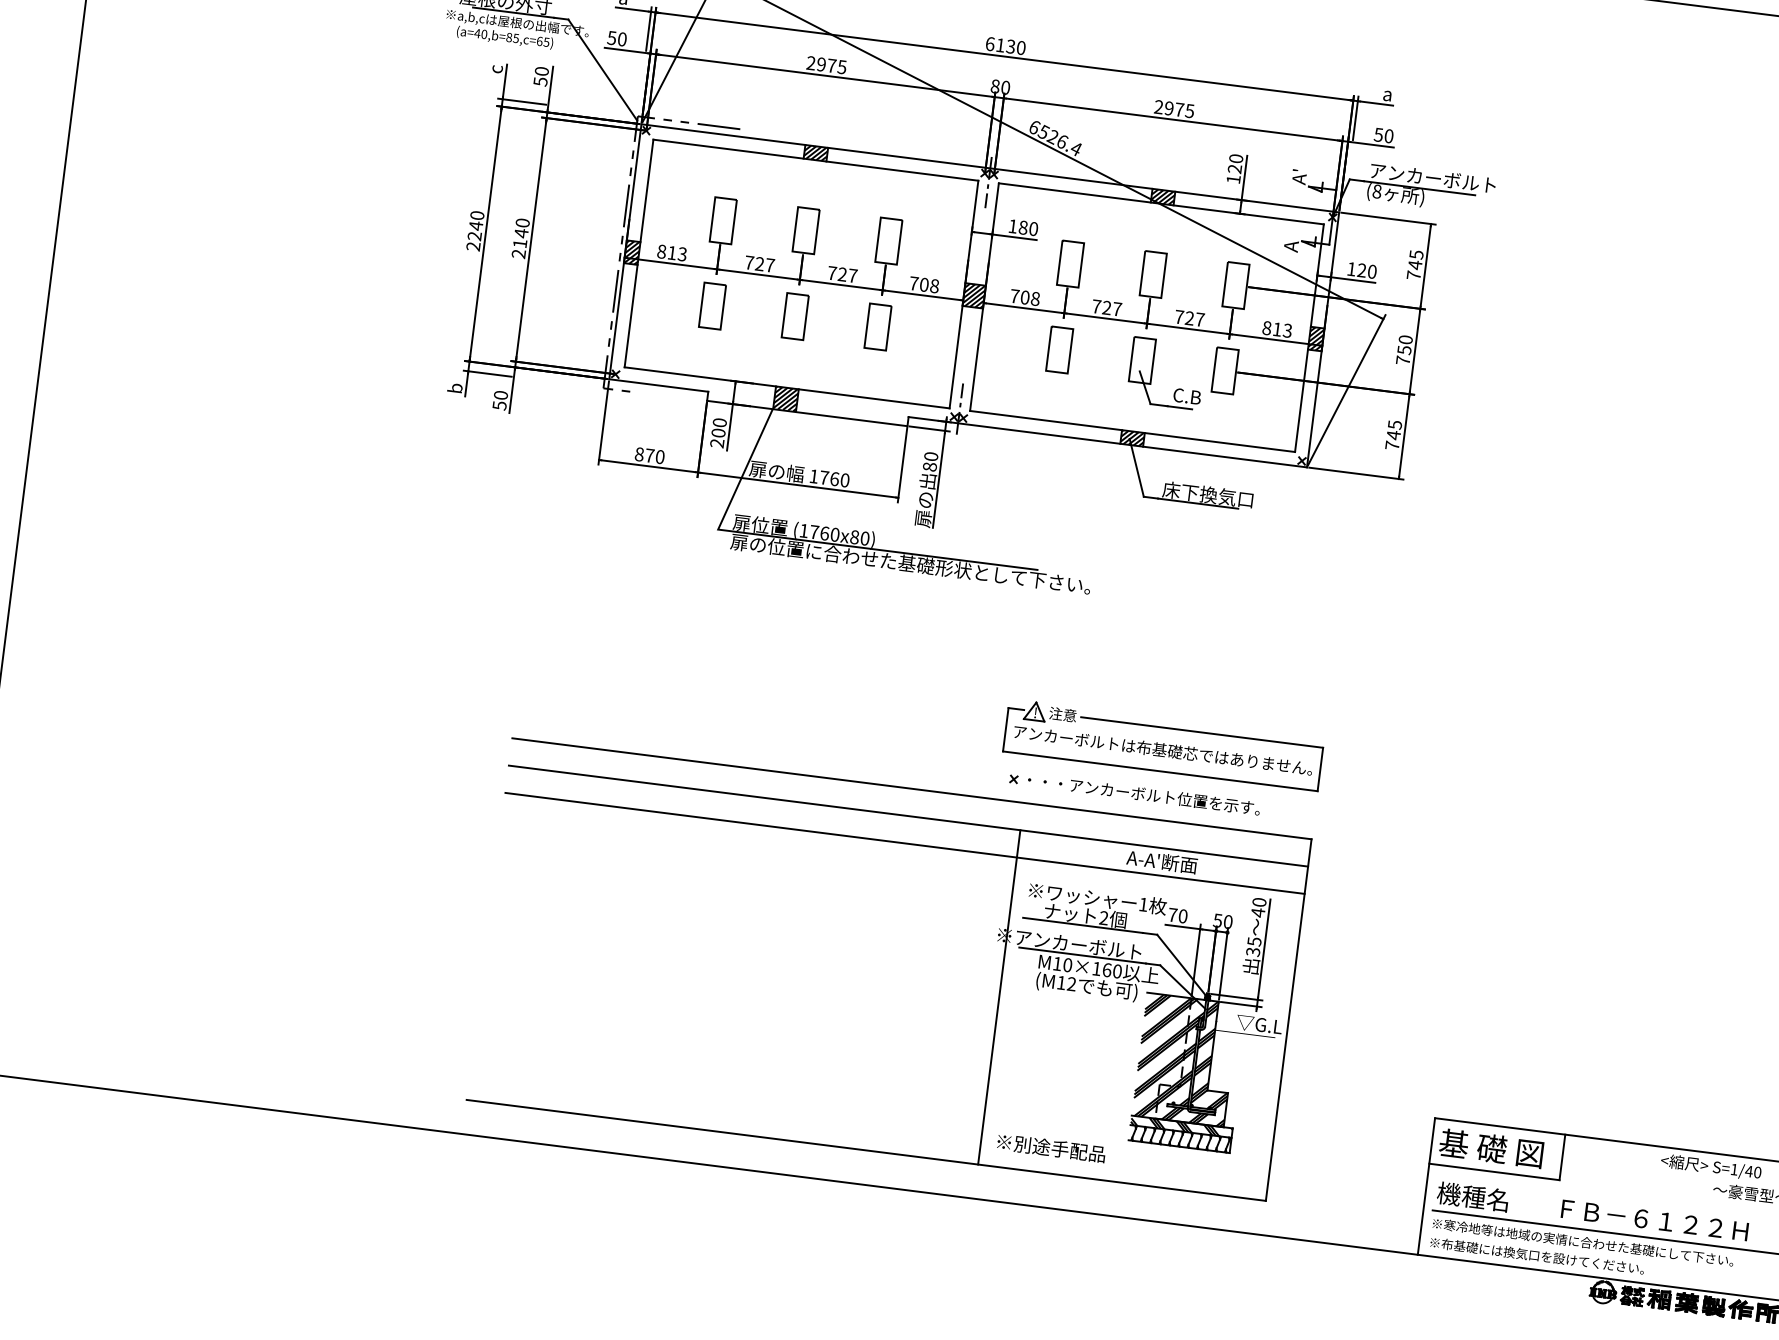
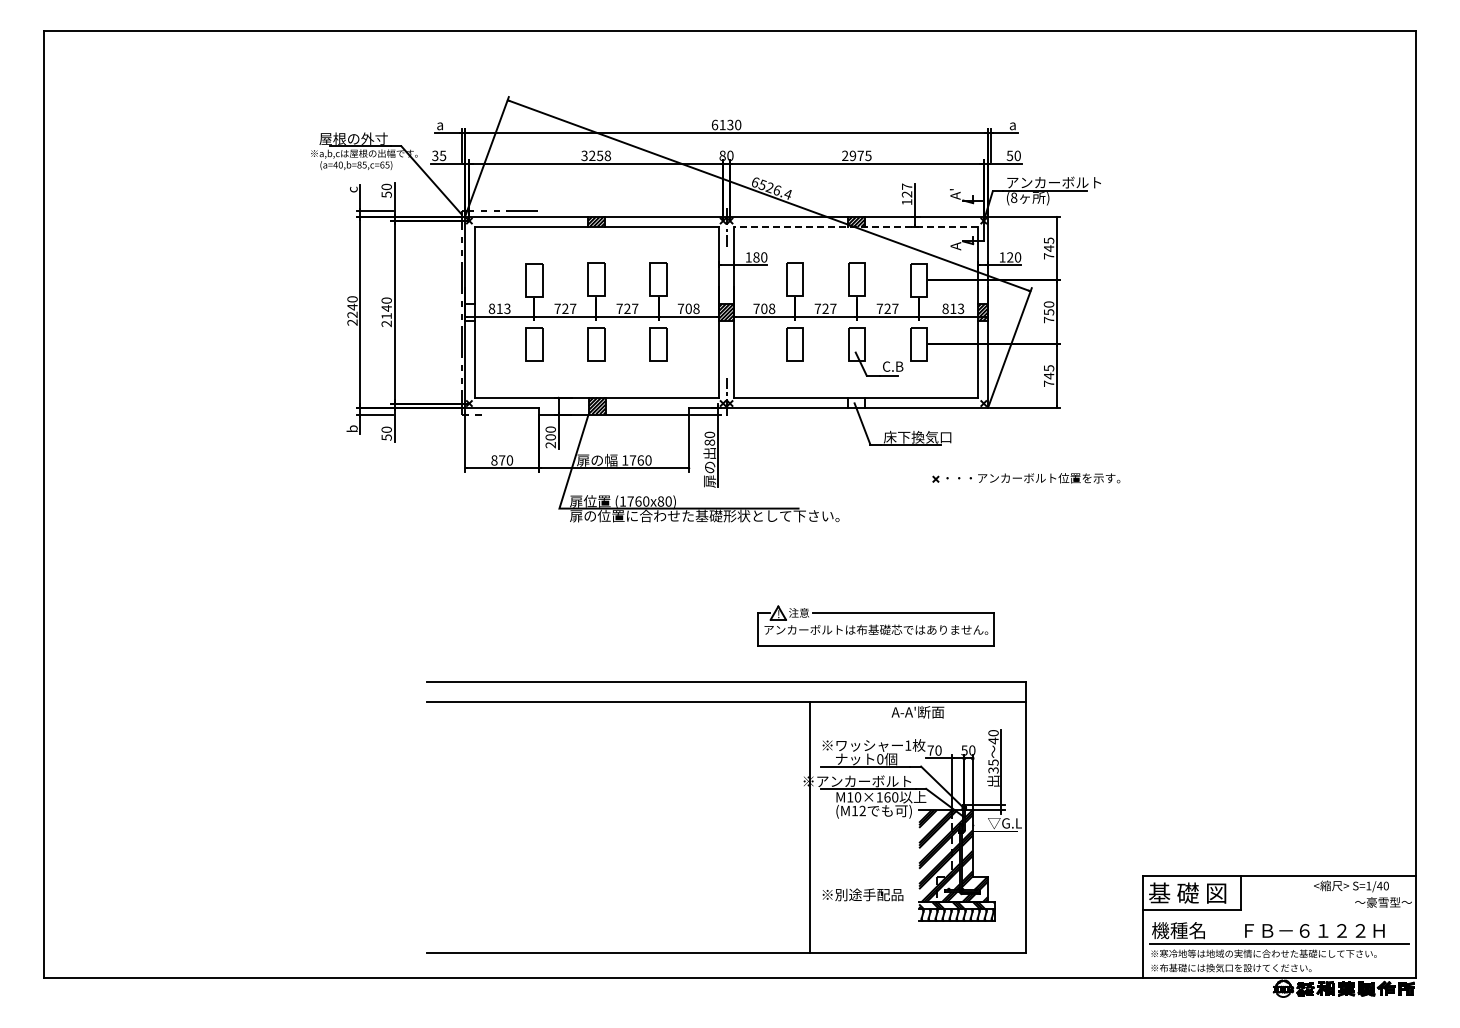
text: (617, 38) -> (439, 155), 50 -> 35
text: (827, 64) -> (596, 155), 2975 -> 3258
text: (1235, 158) -> (906, 186), 120 -> 127
line: (1162, 203) -> (856, 226), solid -> dashed
hatch: (632, 251) -> (470, 311), removed
hatch: (1132, 438) -> (856, 402), removed
part: (1162, 744) -> (875, 625), moved
part: (1134, 793) -> (1026, 478), moved
line: (904, 843) -> (726, 722), removed
text: (1104, 918) -> (880, 759), 2 -> 0
text: (1050, 1147) -> (862, 894), moved

